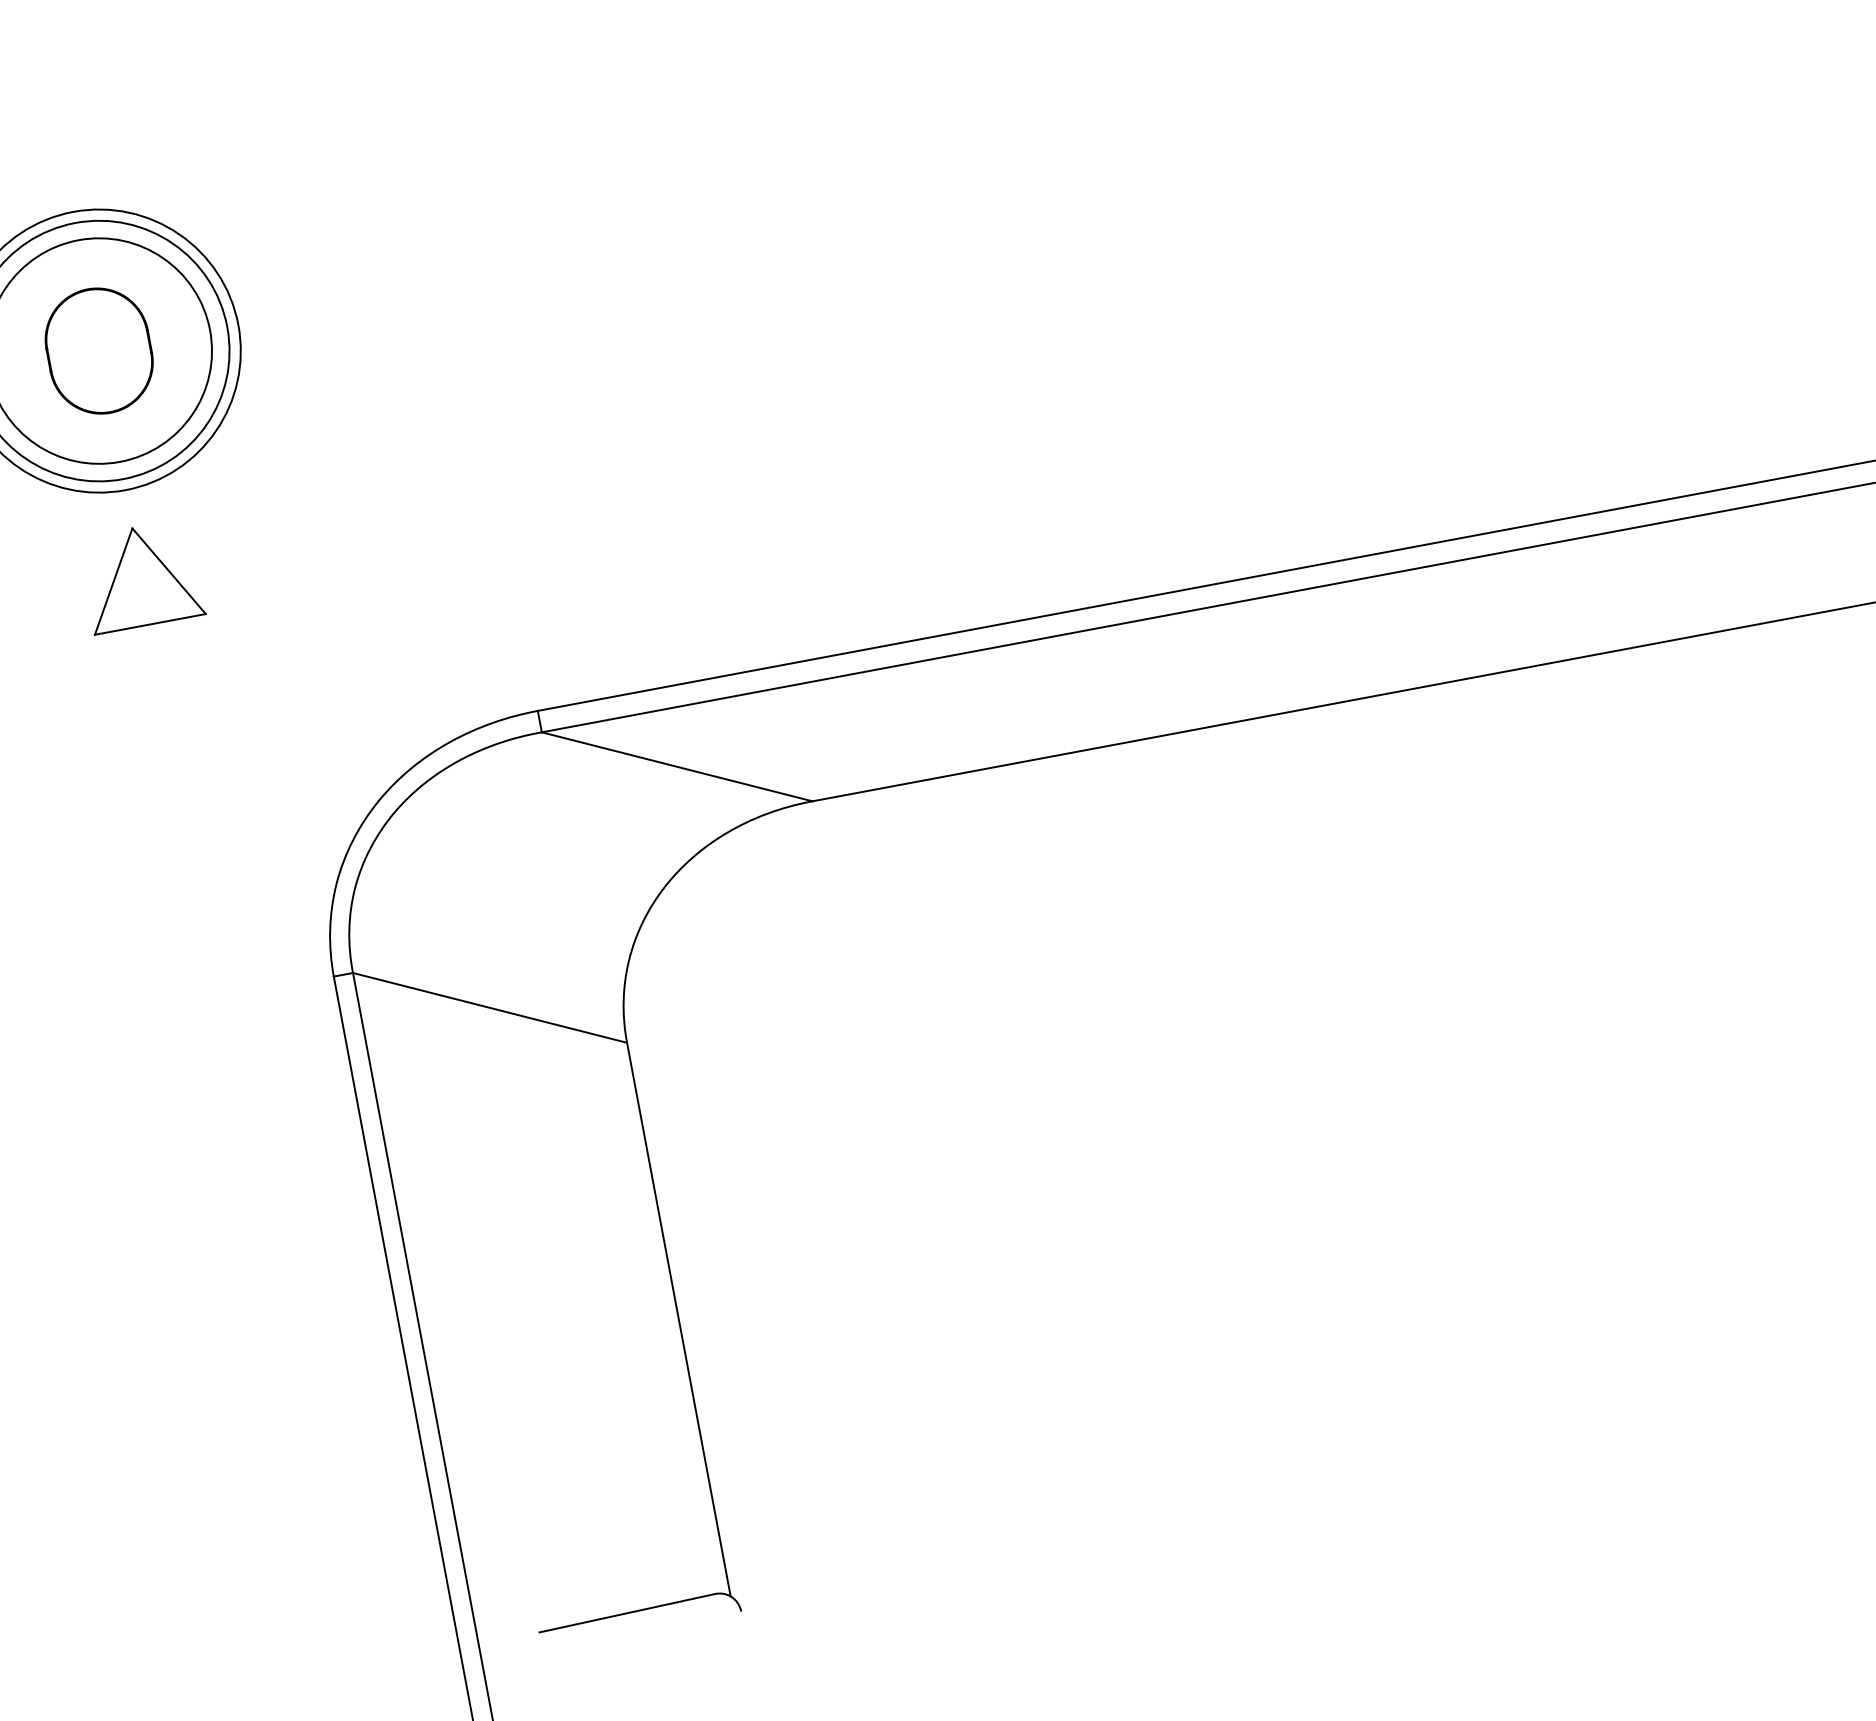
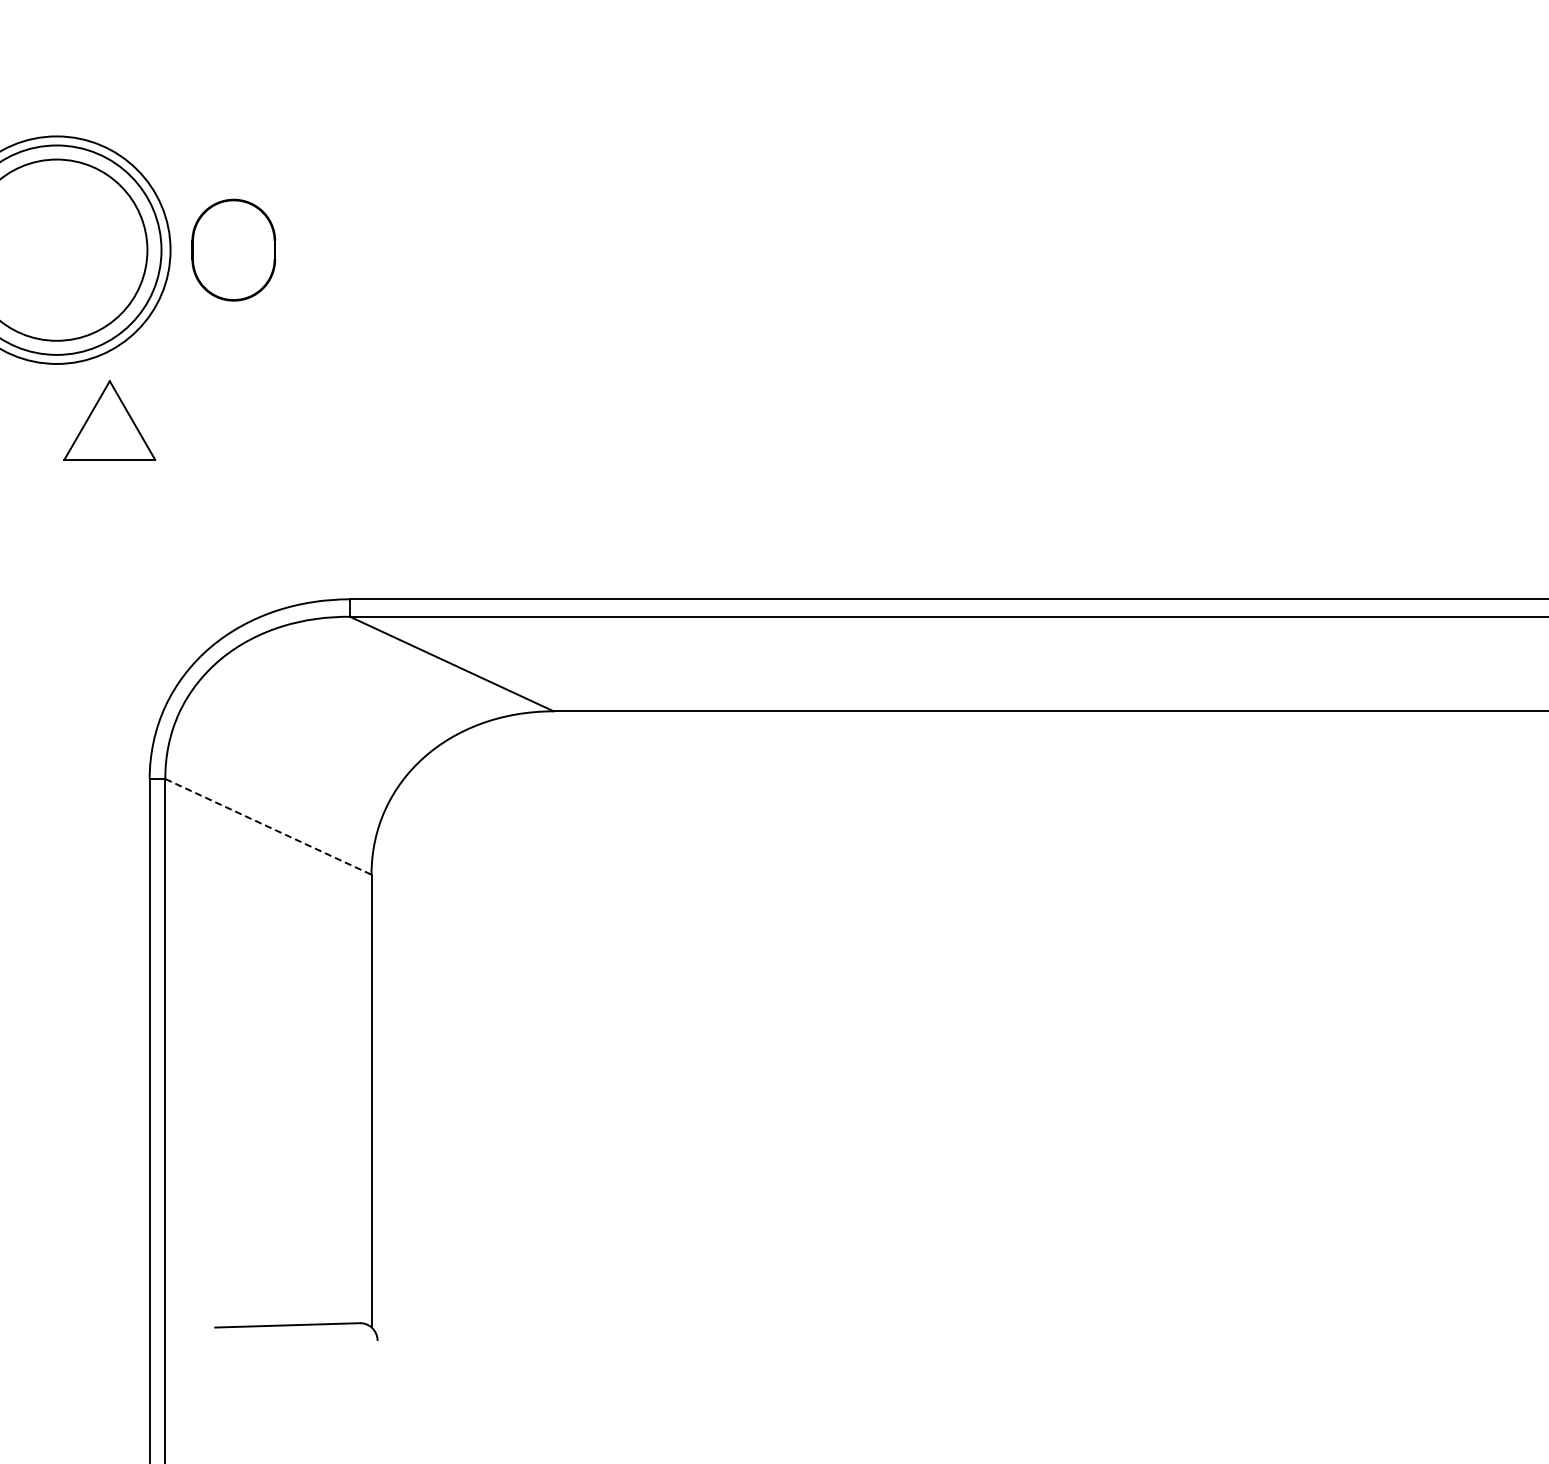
part: (98, 350) -> (233, 249), moved
part: (141, 576) -> (109, 420), moved
line: (490, 1007) -> (268, 826), solid -> dashed

